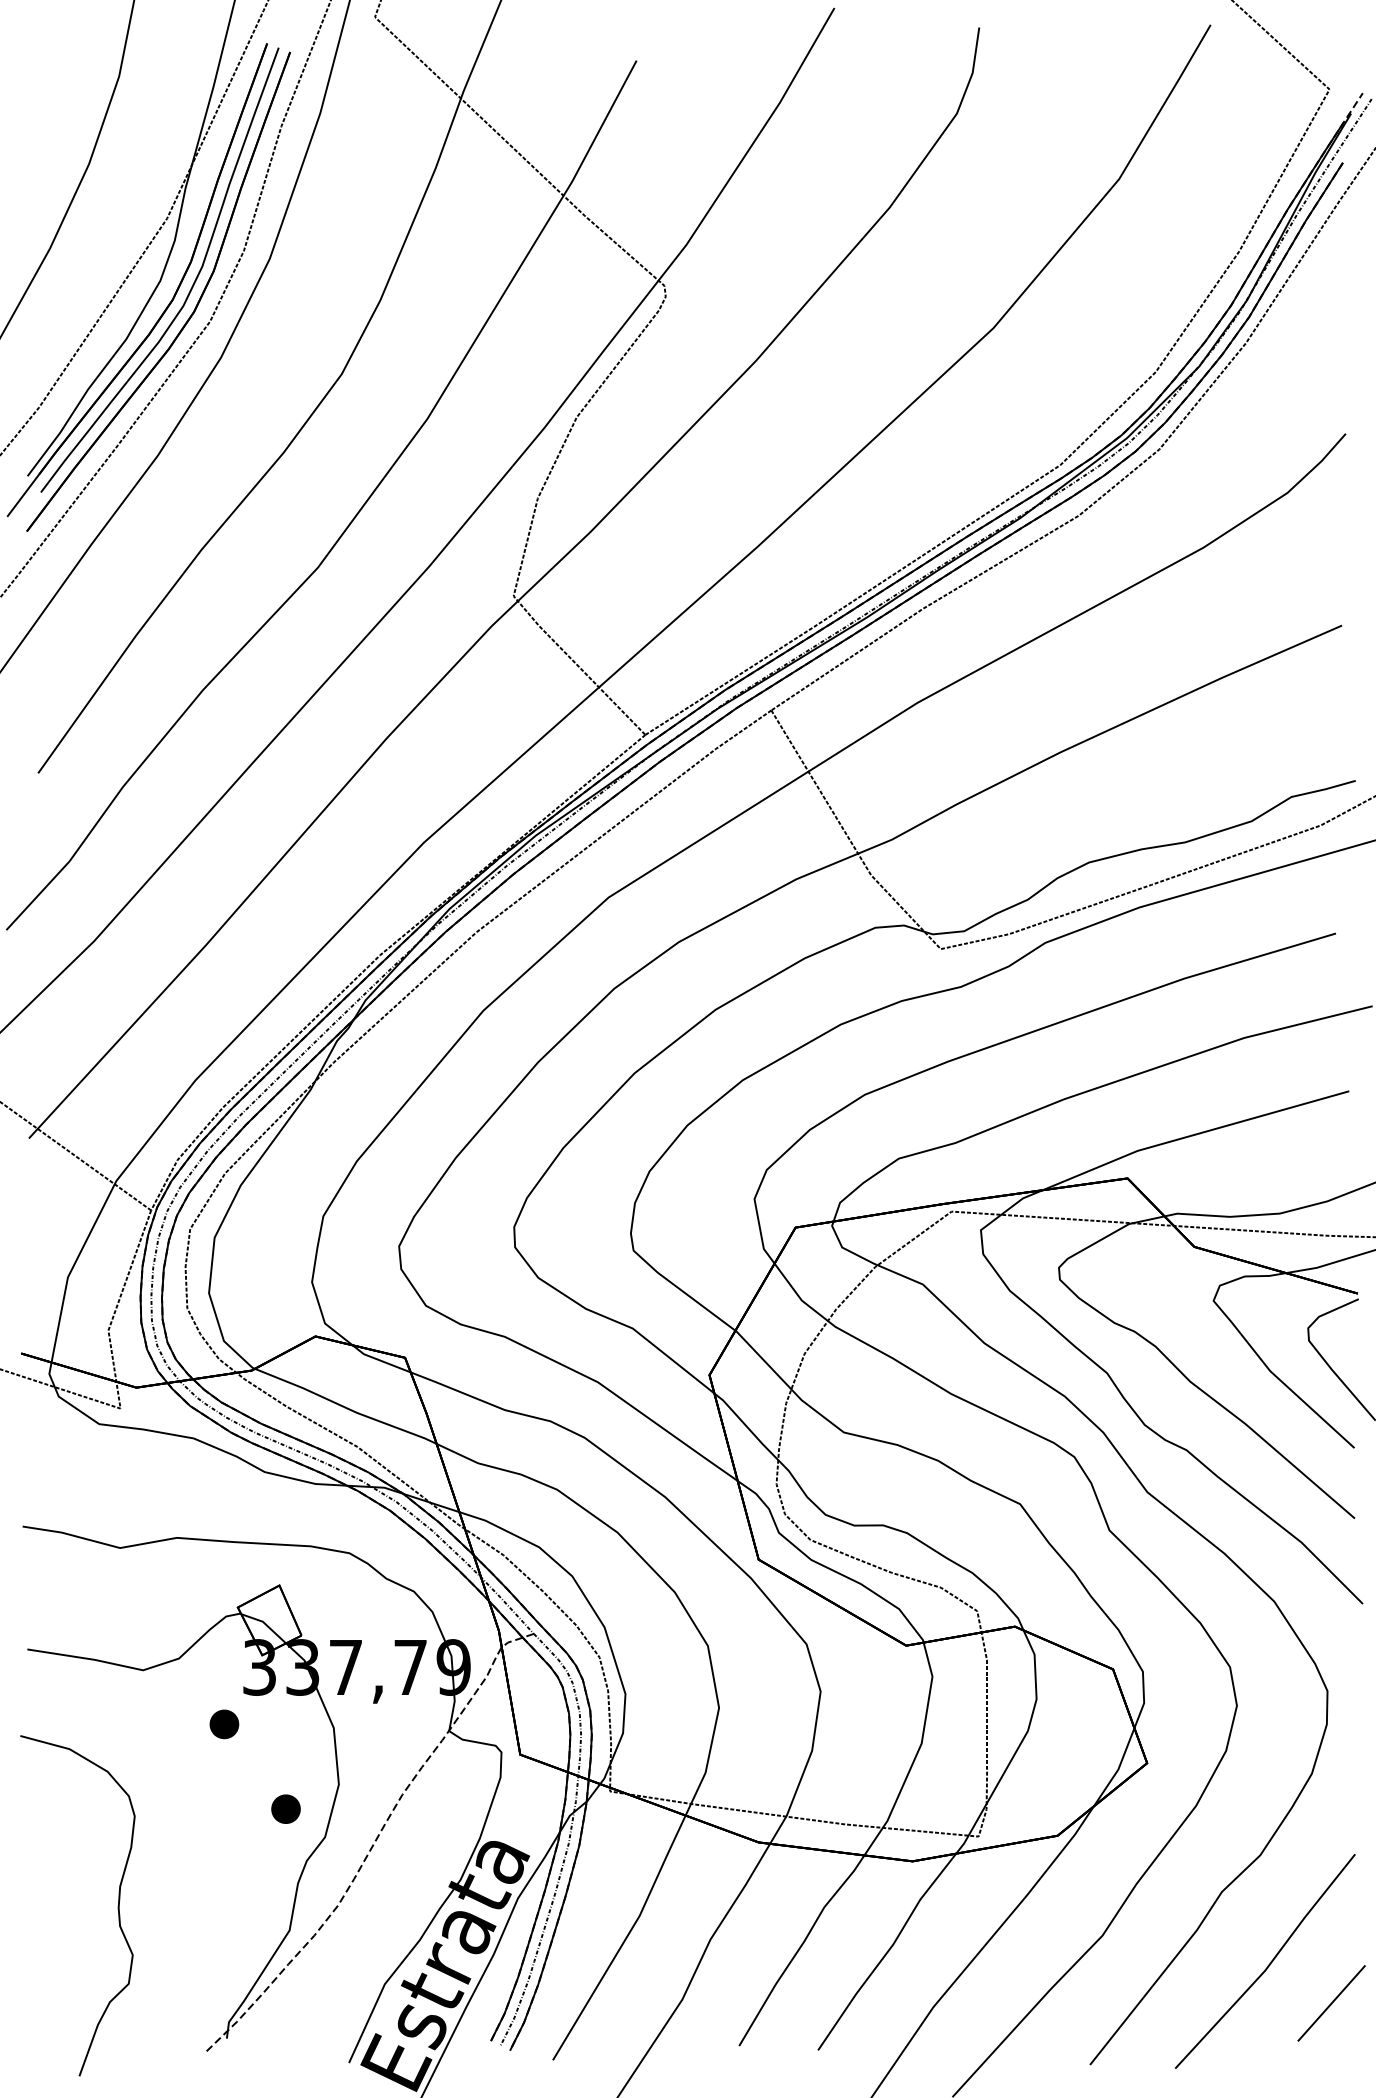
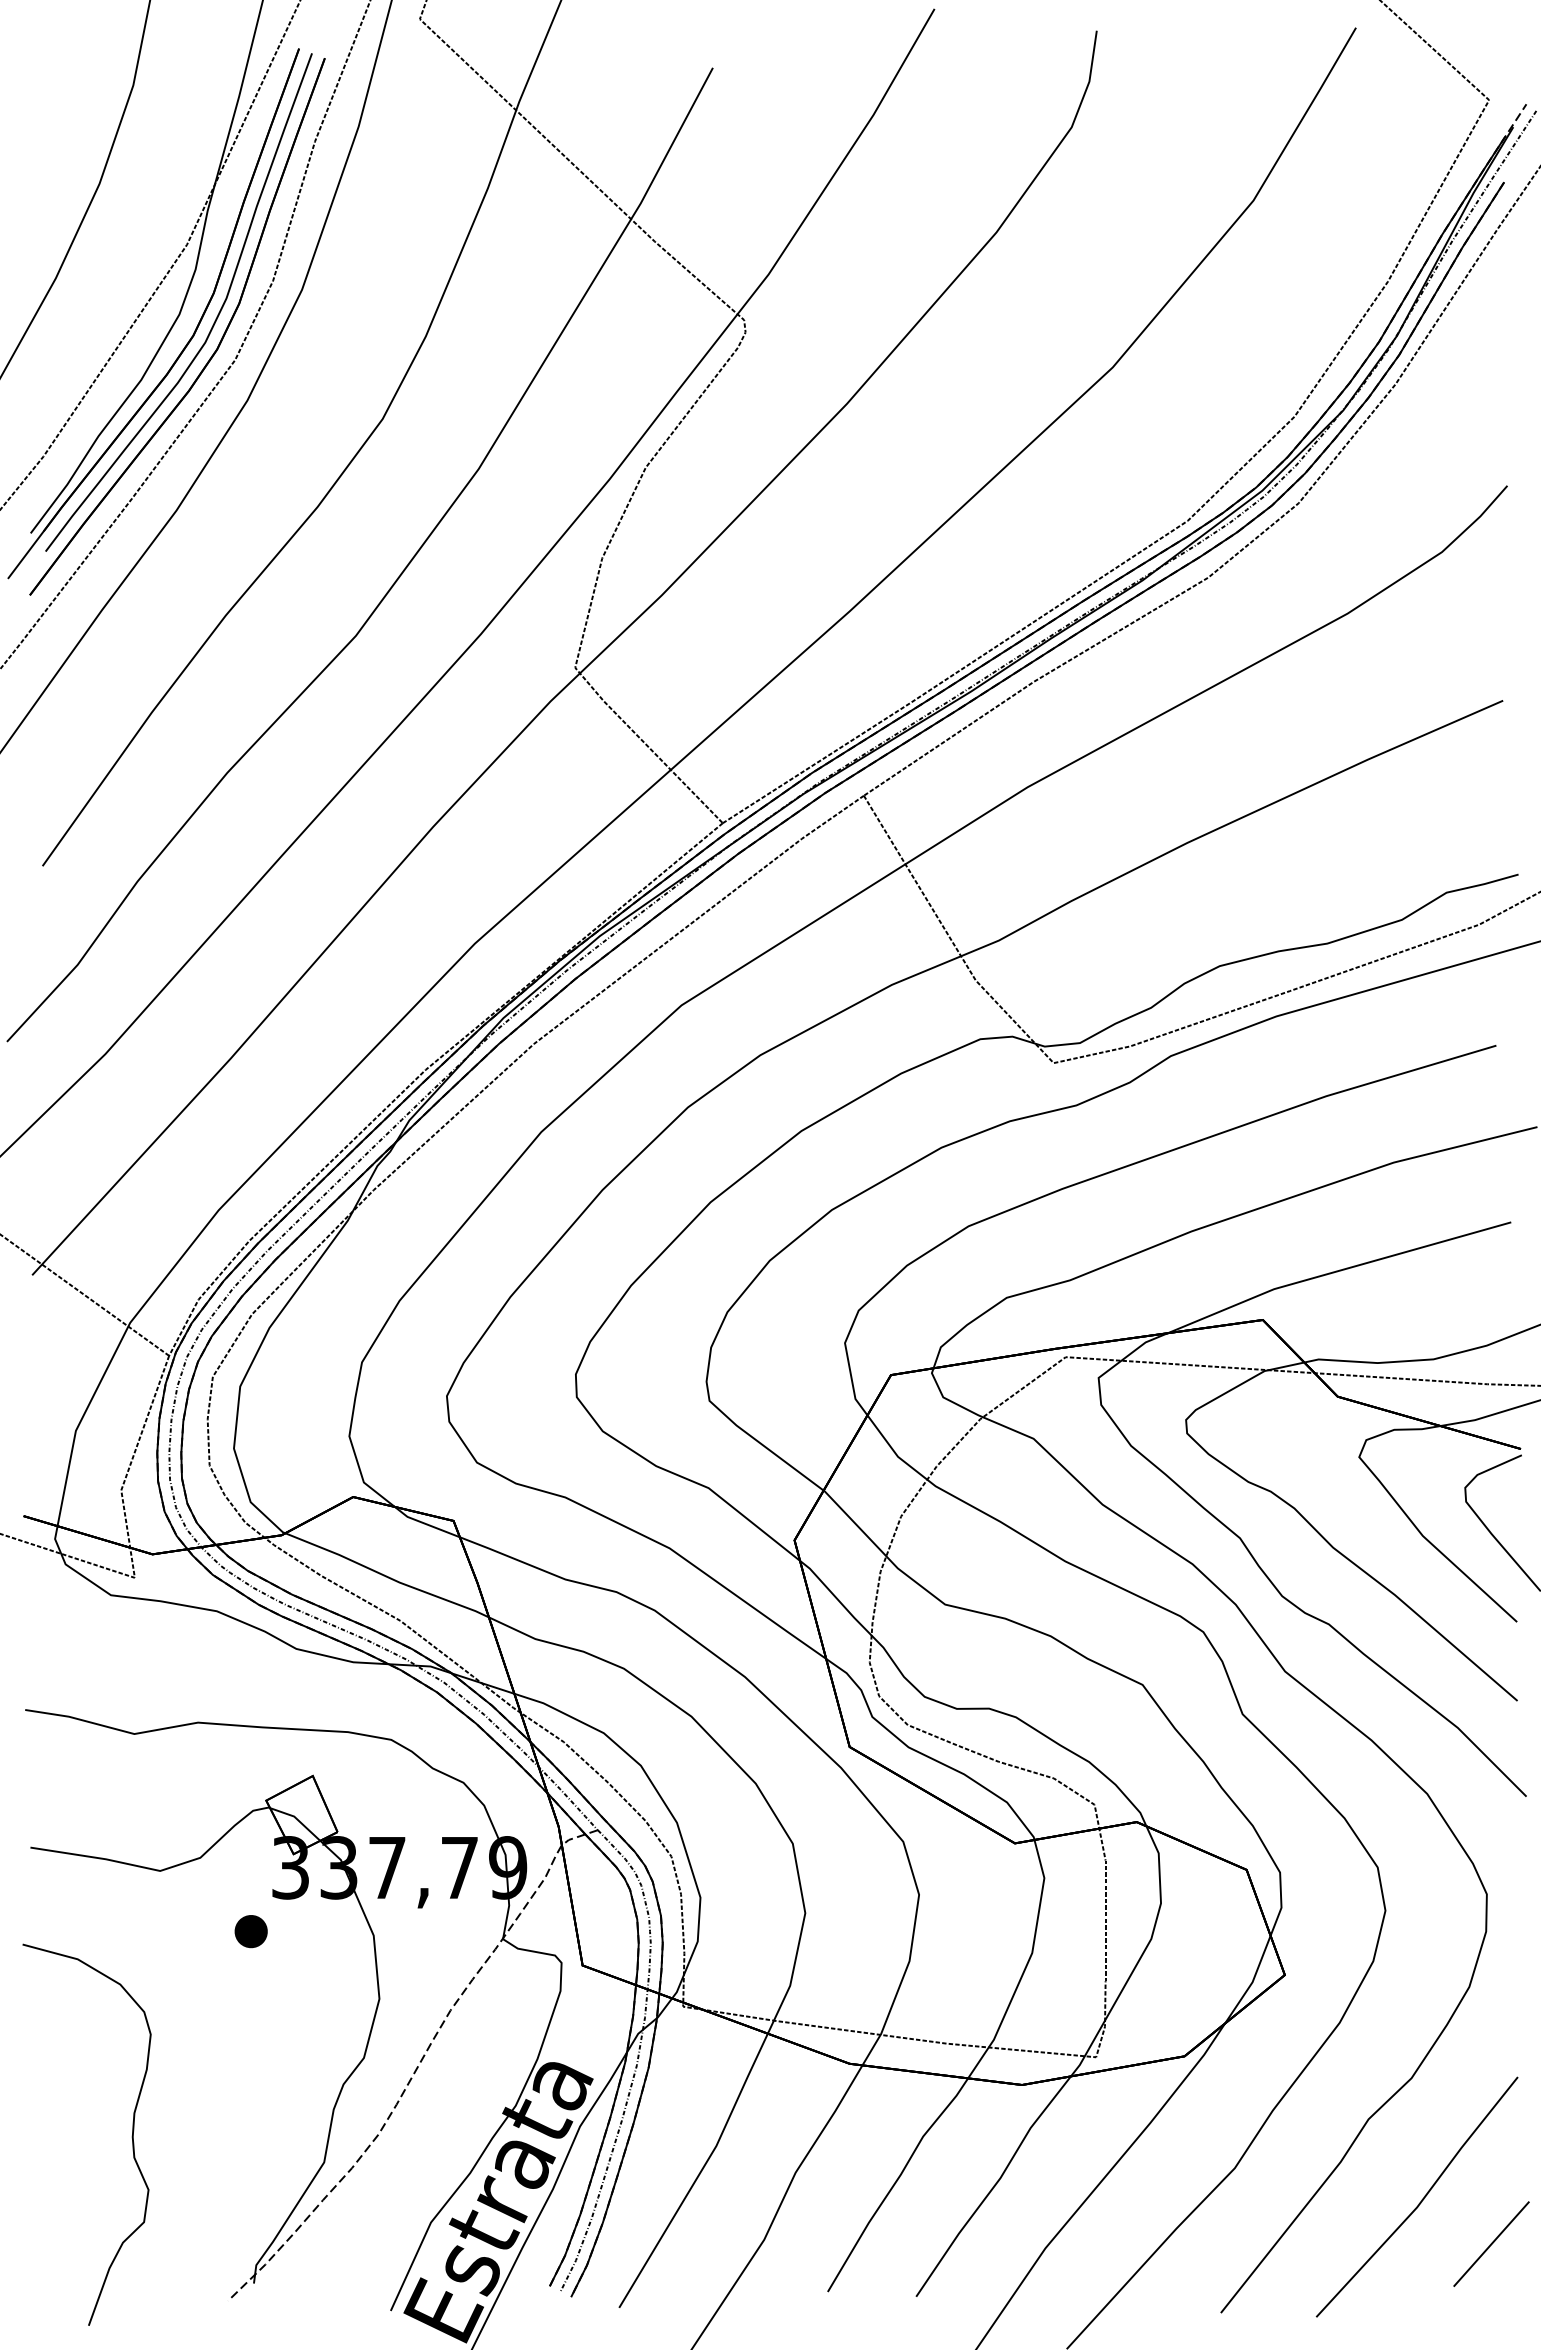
part: (285, 1809) -> (319, 2026), removed

